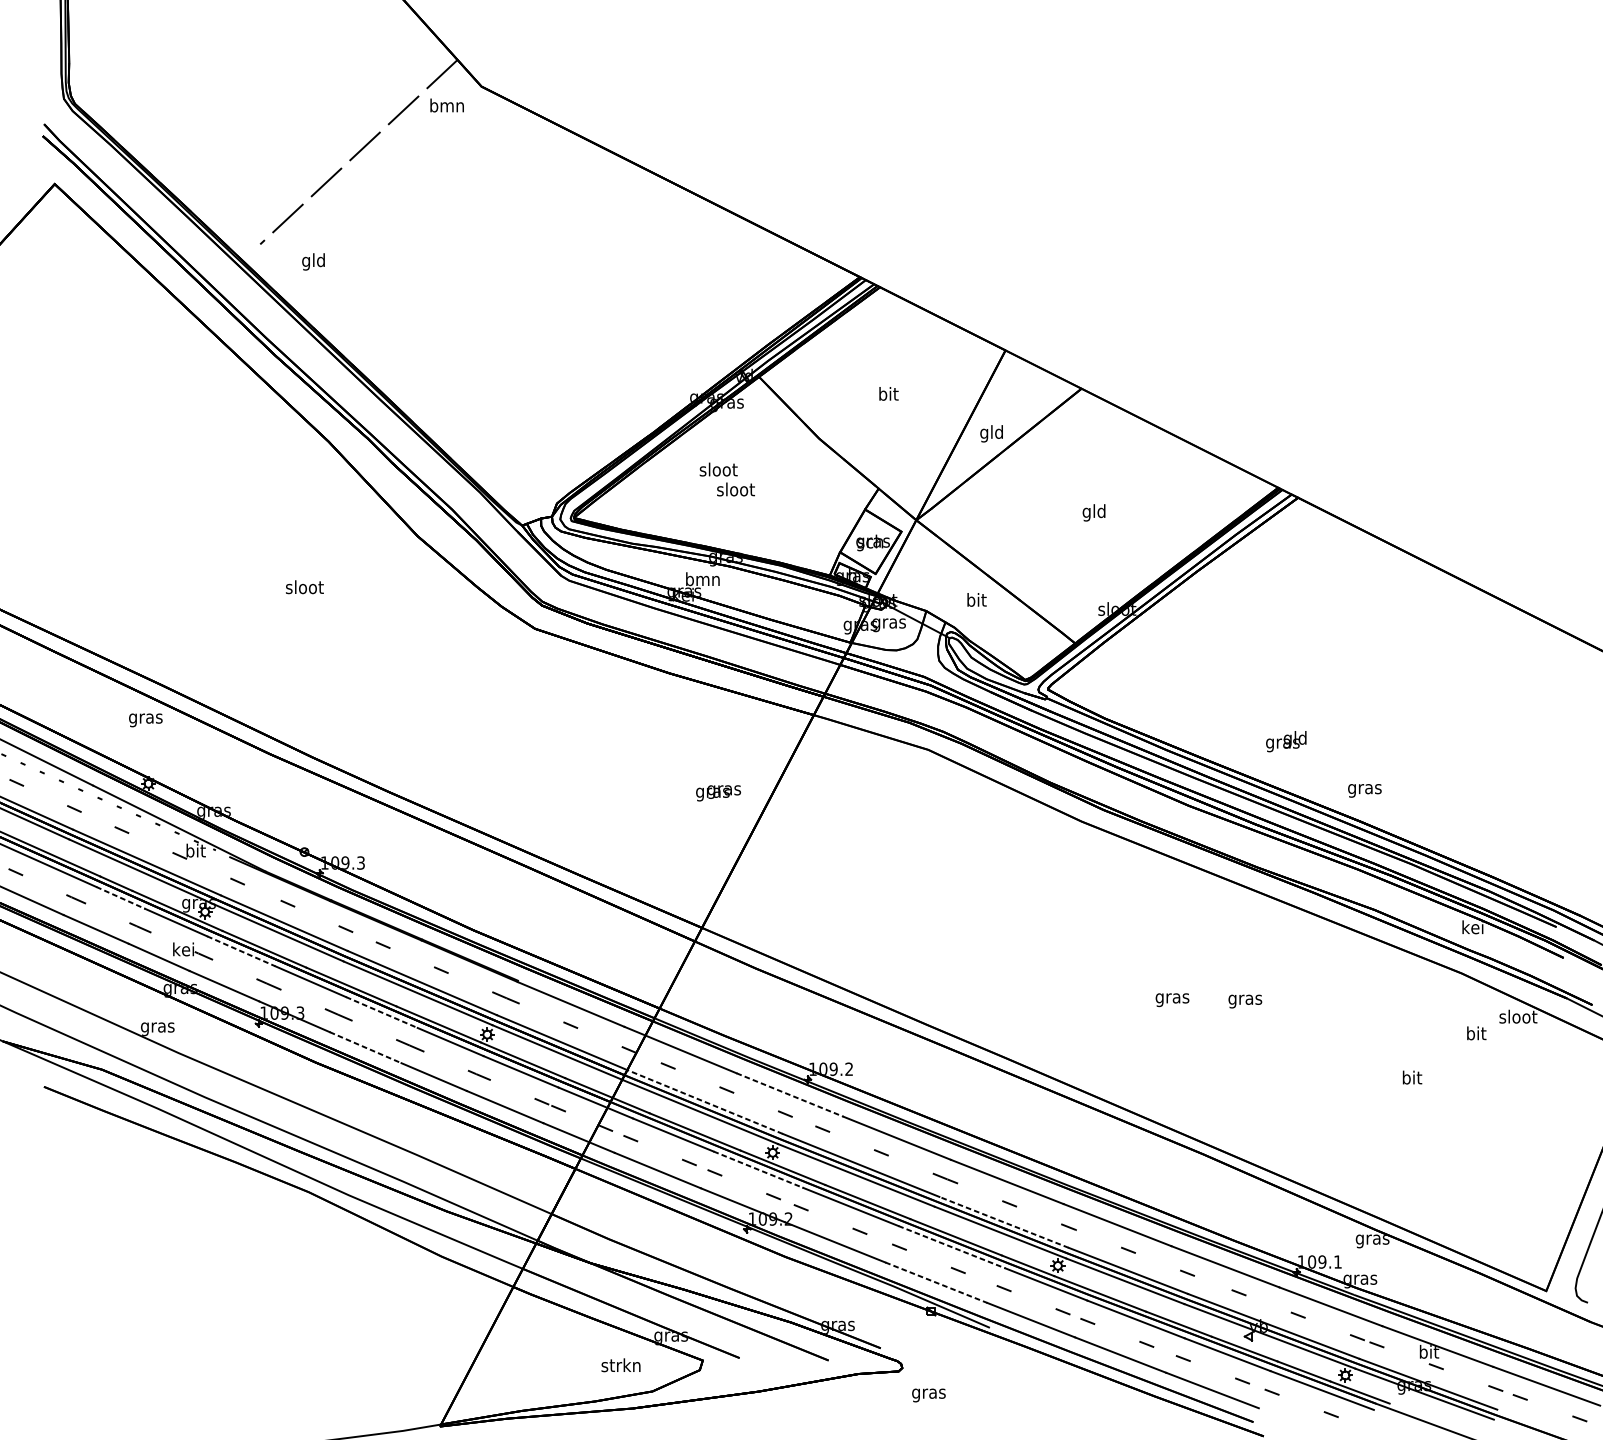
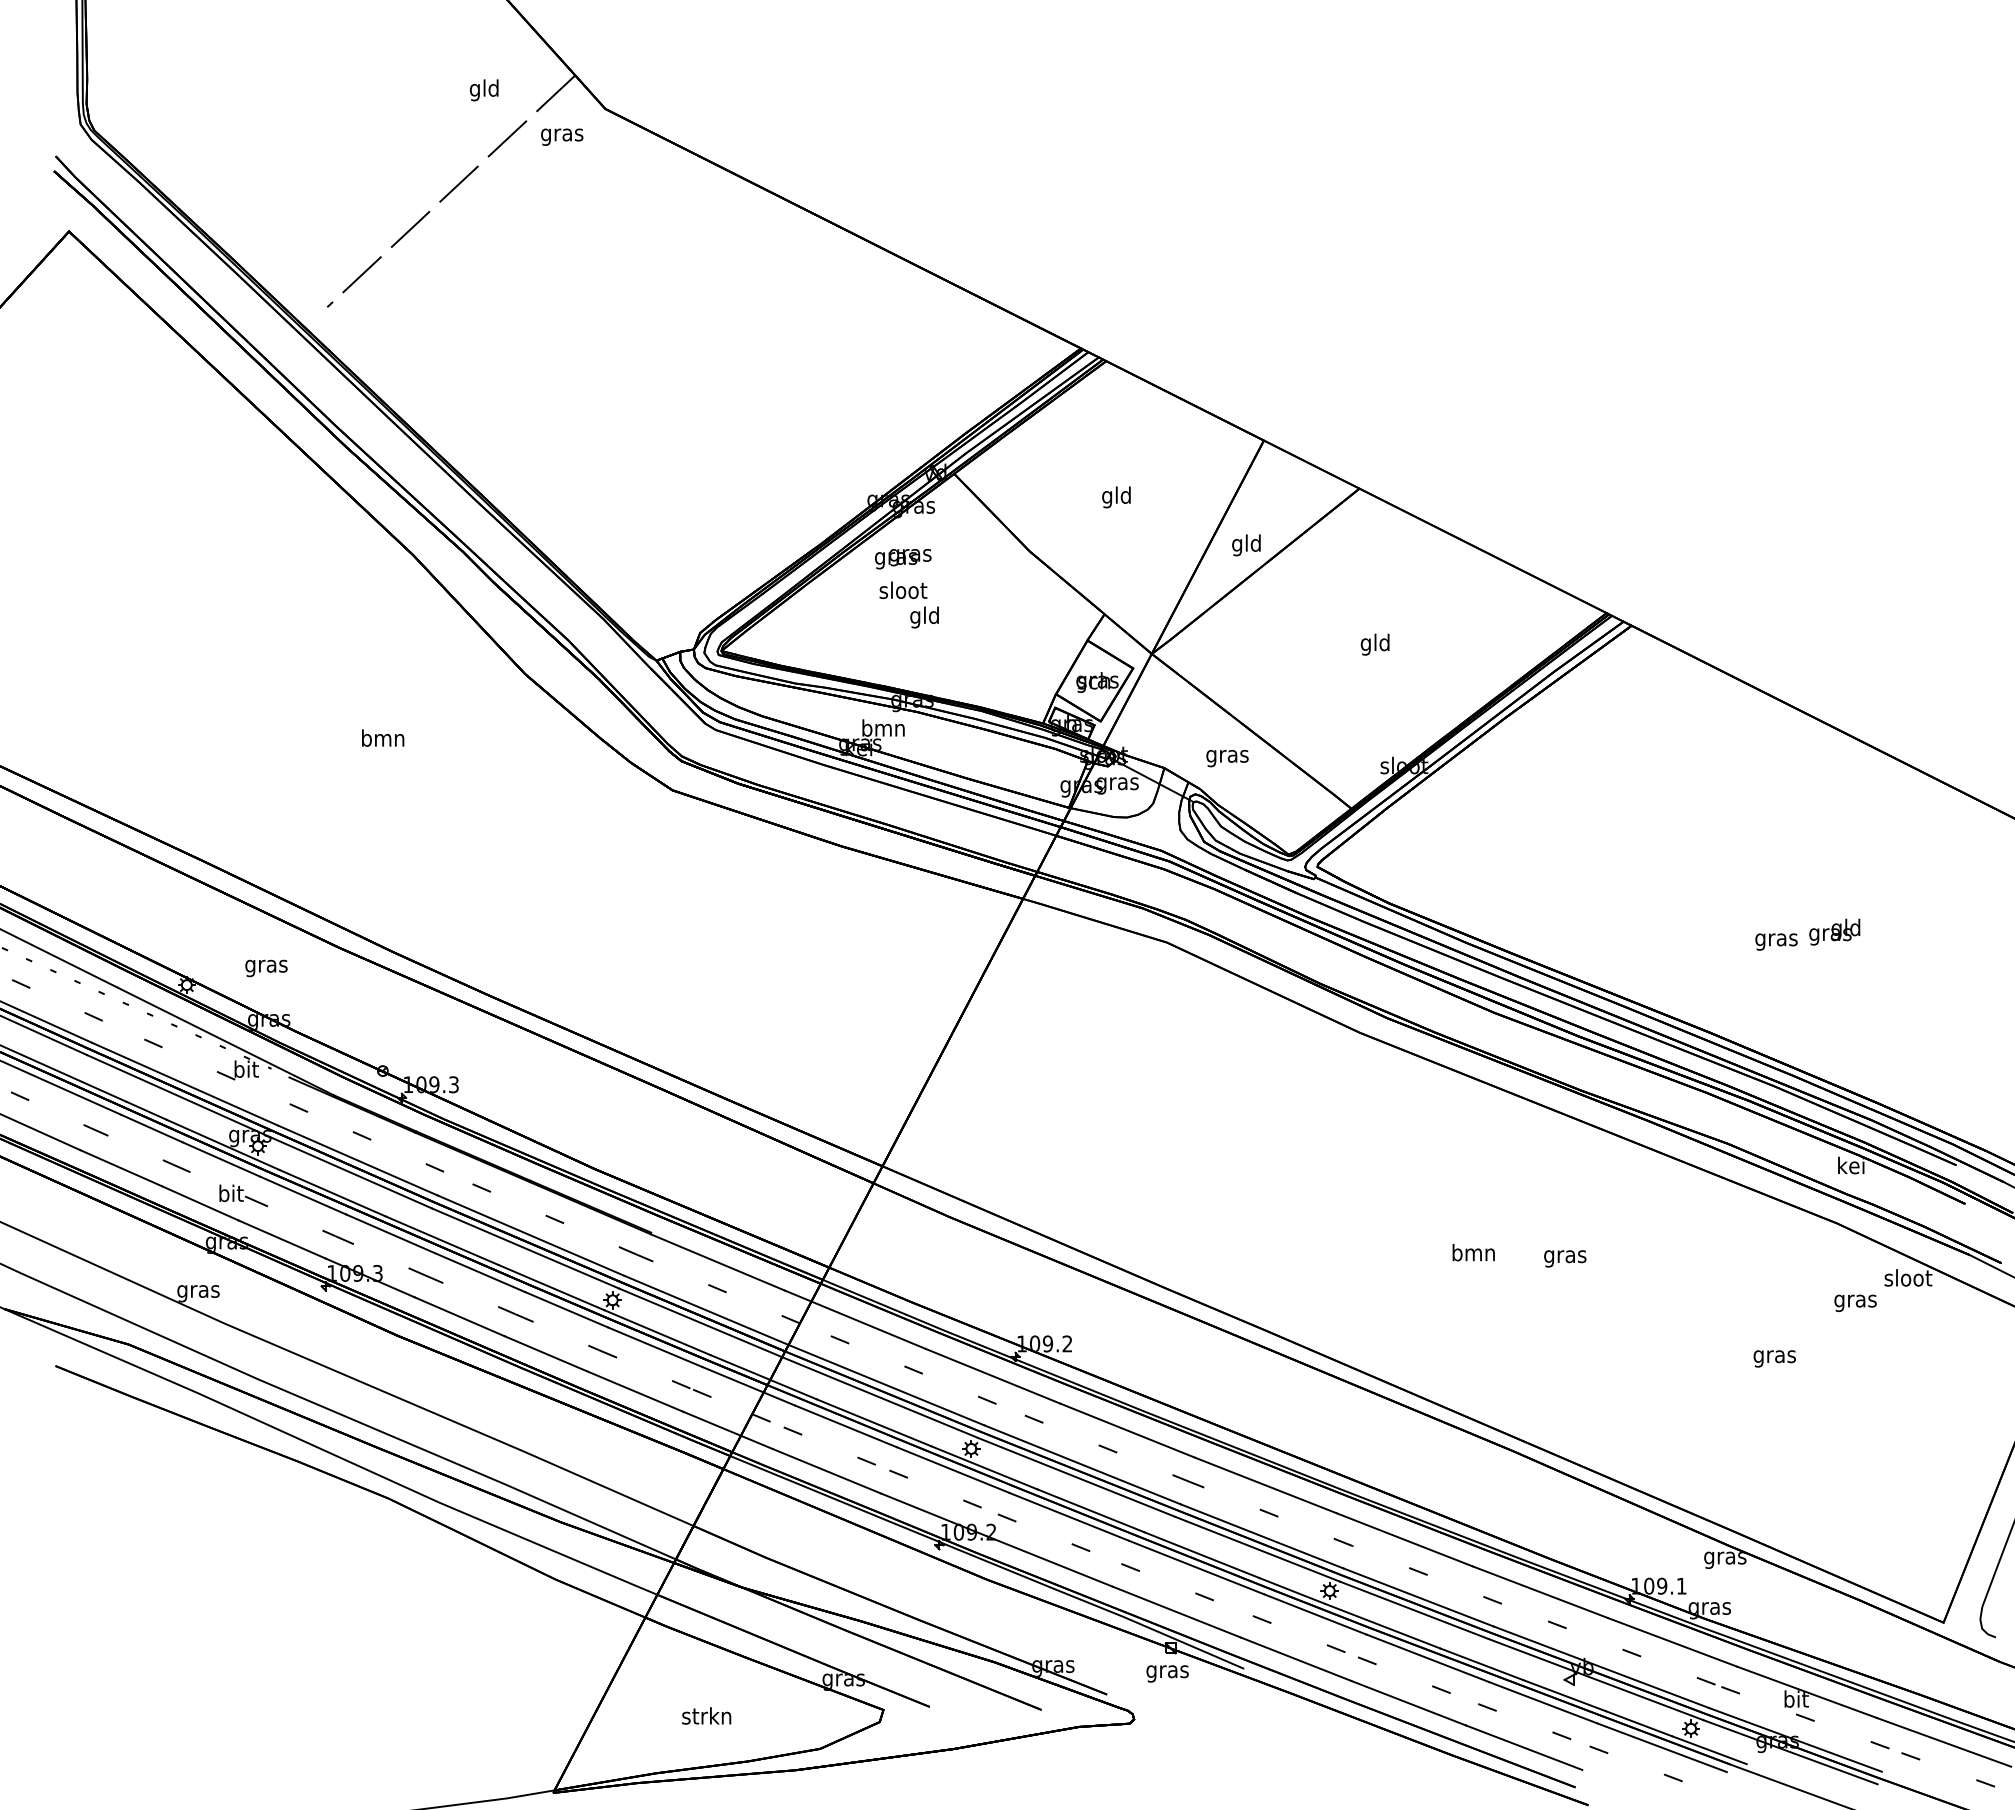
text: (447, 106) -> (562, 134), bmn -> gras
text: (313, 262) -> (484, 90), moved
text: (888, 395) -> (1116, 497), bit -> gld
text: (736, 491) -> (925, 617), sloot -> gld
text: (304, 586) -> (383, 737), sloot -> bmn
text: (976, 601) -> (1227, 756), bit -> gras
text: (145, 720) -> (266, 968), moved
text: (1286, 741) -> (1834, 931), moved
text: (1364, 790) -> (1776, 941), moved
text: (718, 793) -> (903, 559), moved
line: (120, 897) -> (151, 1128), dashed -> solid
text: (183, 949) -> (230, 1193), kei -> bit
line: (241, 951) -> (303, 1195), dashed -> solid
text: (1172, 998) -> (1473, 1254), gras -> bmn
line: (382, 1012) -> (480, 1272), dashed -> solid
text: (1476, 1034) -> (1855, 1300), bit -> gras
line: (366, 1047) -> (460, 1316), dashed -> solid
text: (1411, 1079) -> (1774, 1356), bit -> gras
line: (790, 1095) -> (993, 1376), dashed -> solid
line: (705, 1102) -> (886, 1385), dashed -> solid
line: (758, 1169) -> (953, 1470), dashed -> solid
line: (1003, 1222) -> (1261, 1536), dashed -> solid
line: (951, 1247) -> (1196, 1567), dashed -> solid
line: (936, 1282) -> (1177, 1612), dashed -> solid
text: (620, 1364) -> (706, 1715), moved
text: (928, 1395) -> (1167, 1673), moved

